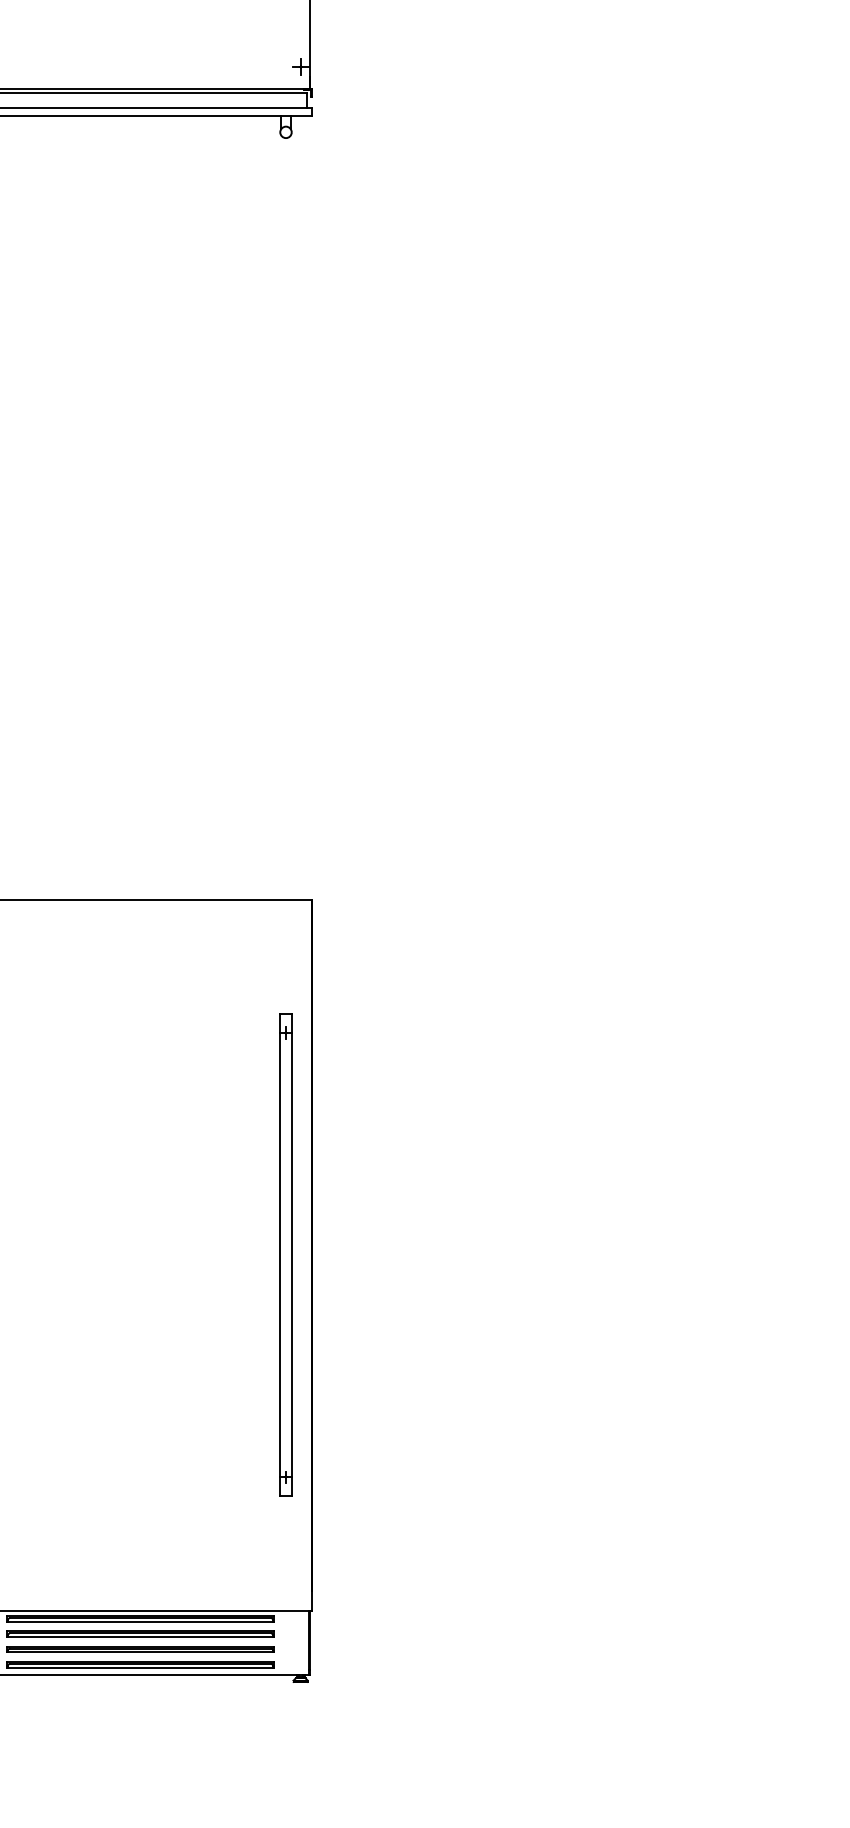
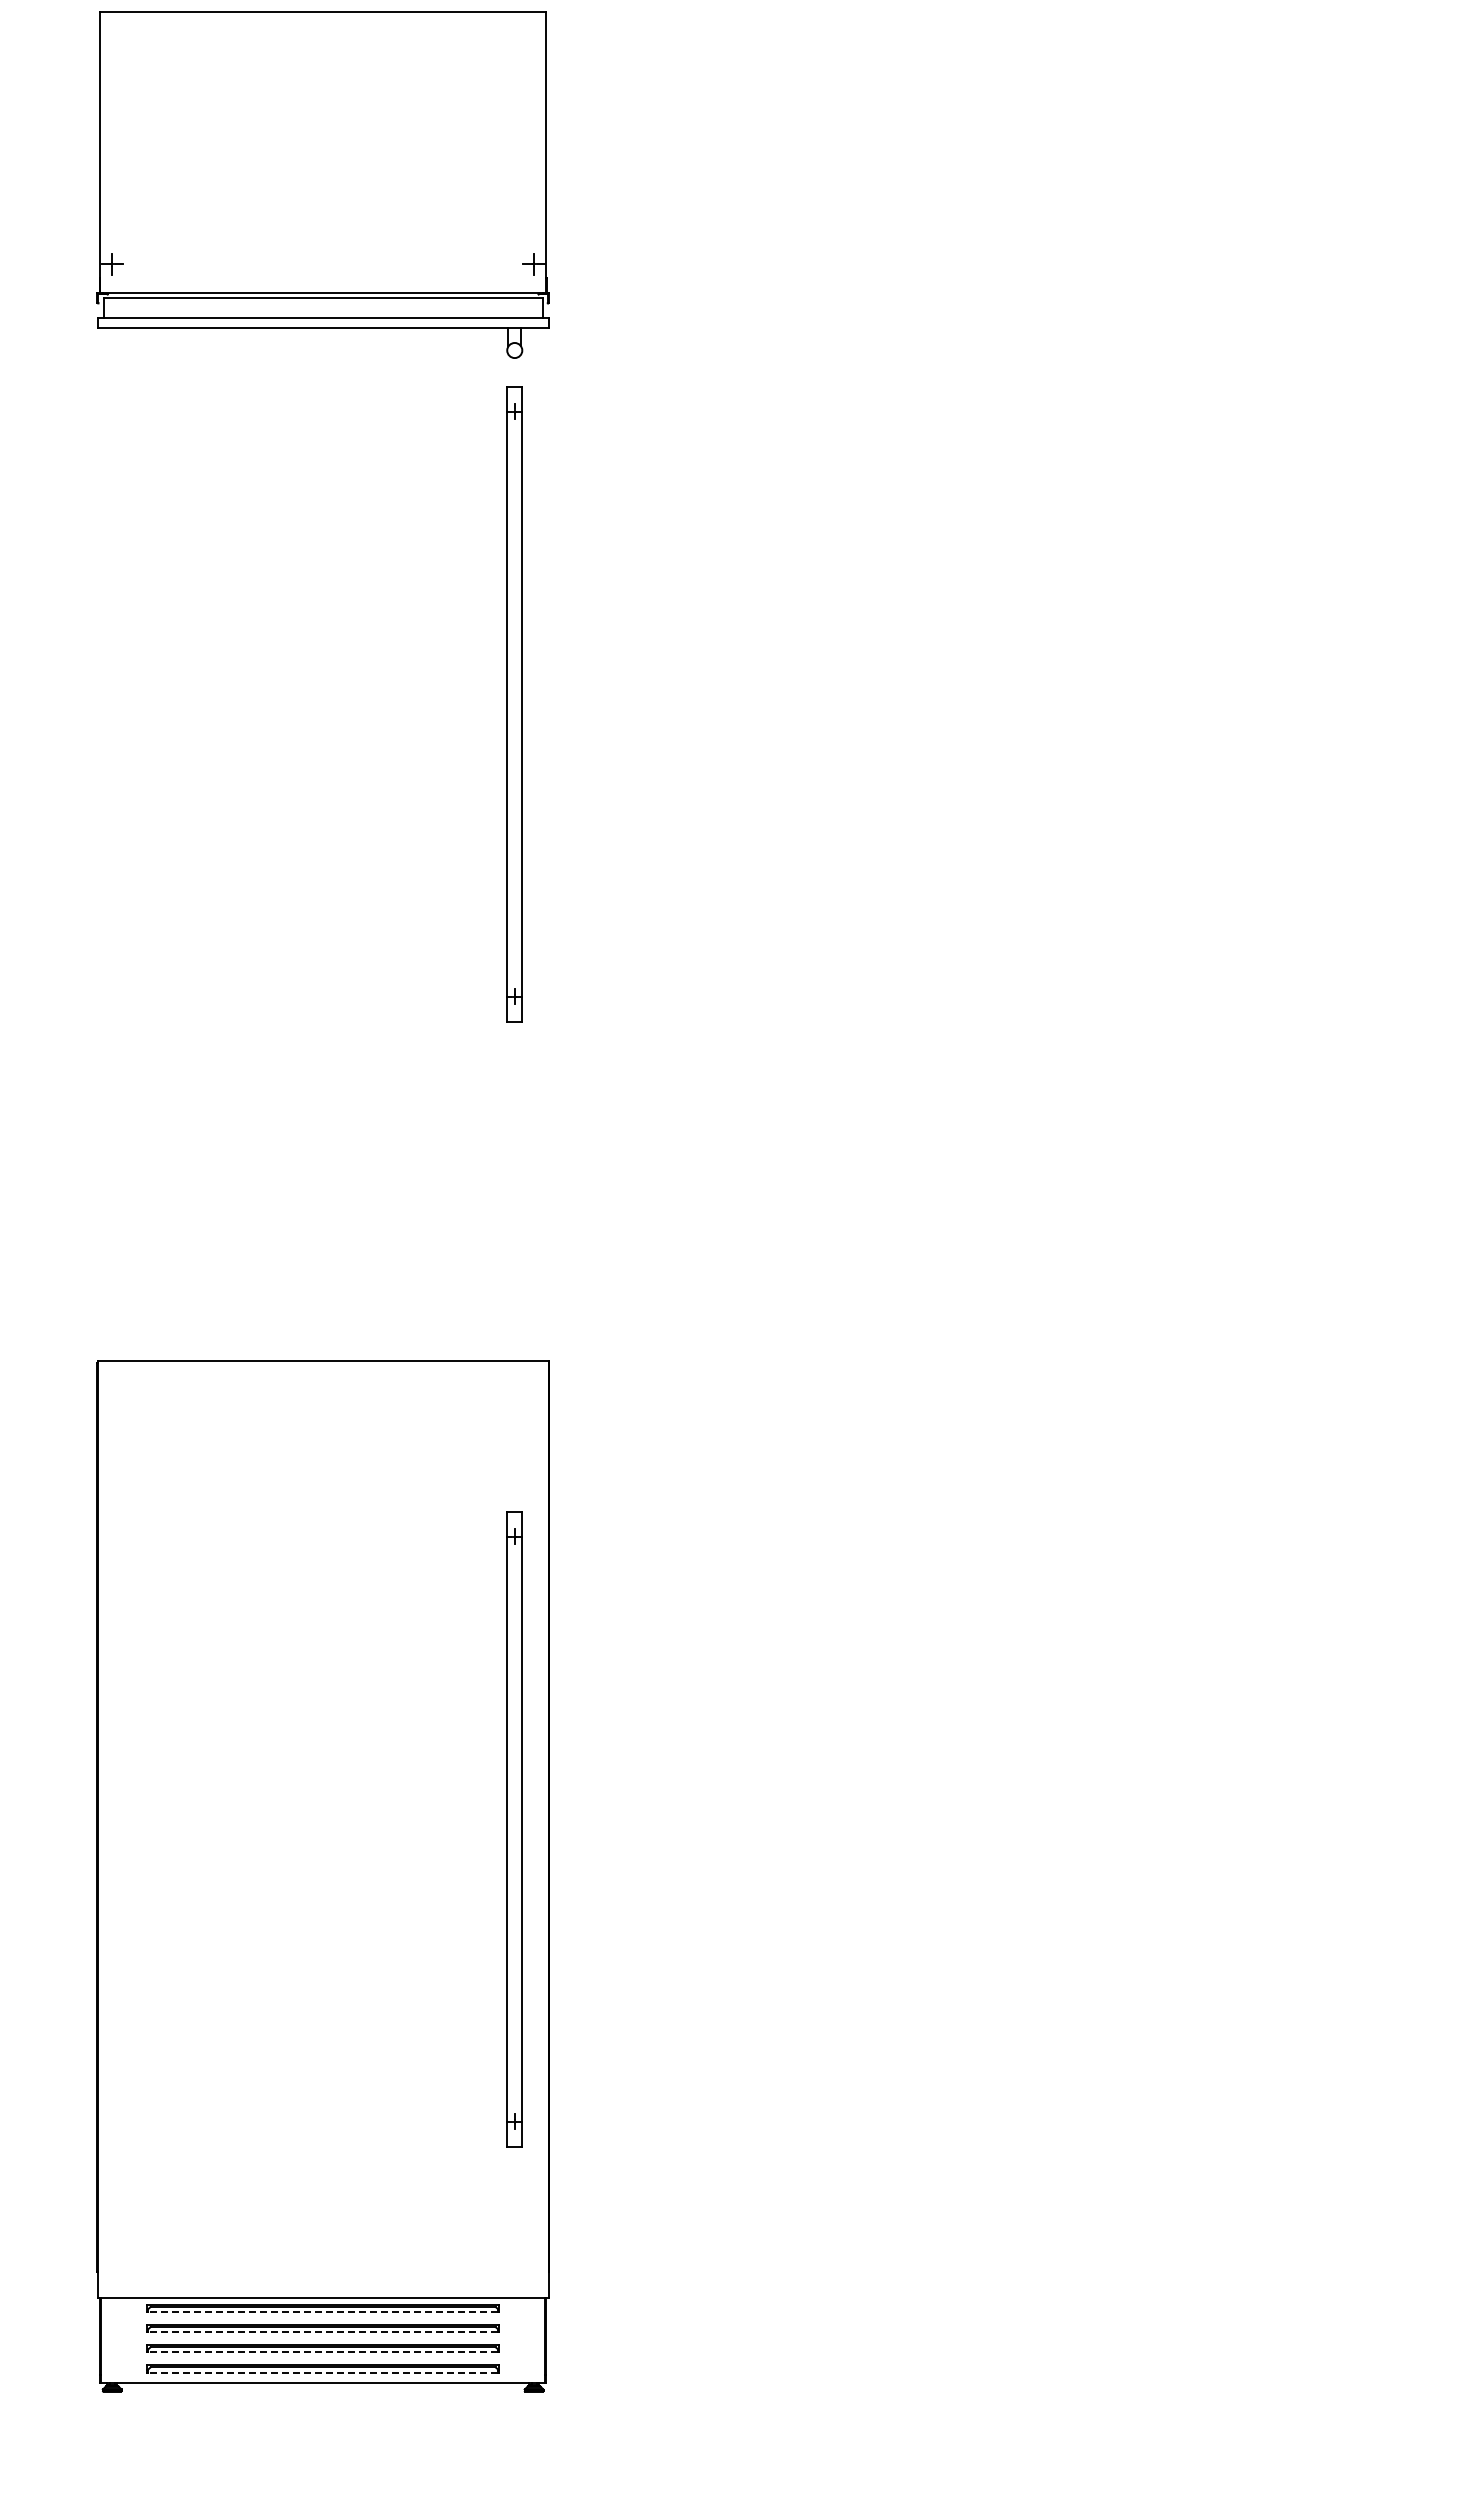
part: (285, 401) -> (514, 704), added
line: (140, 1622) -> (322, 2312), solid -> dashed
line: (140, 1637) -> (322, 2332), solid -> dashed
line: (140, 1652) -> (322, 2352), solid -> dashed
line: (140, 1667) -> (322, 2372), solid -> dashed

